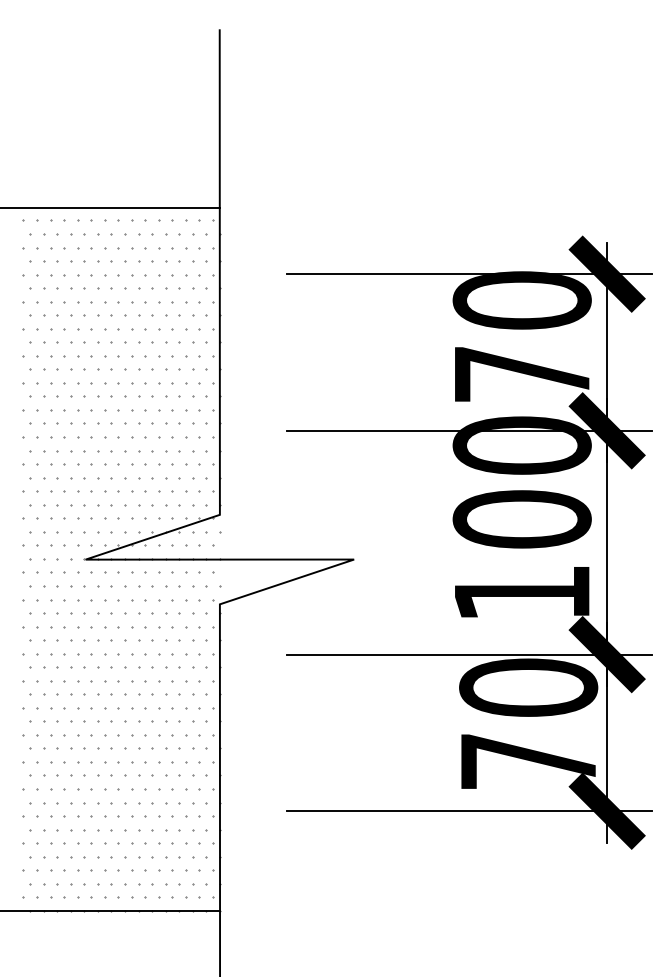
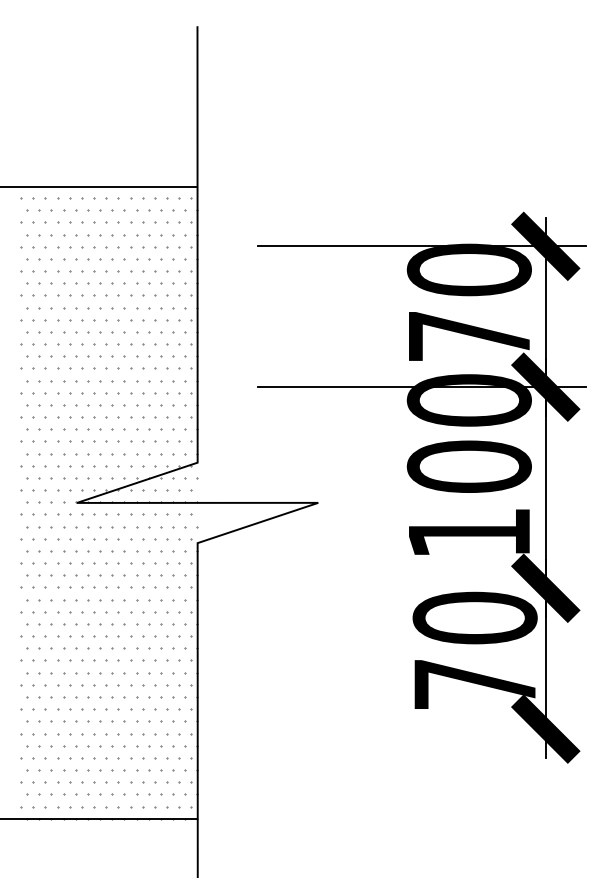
line: (469, 654) -> (422, 588), removed
line: (469, 811) -> (422, 729), removed

